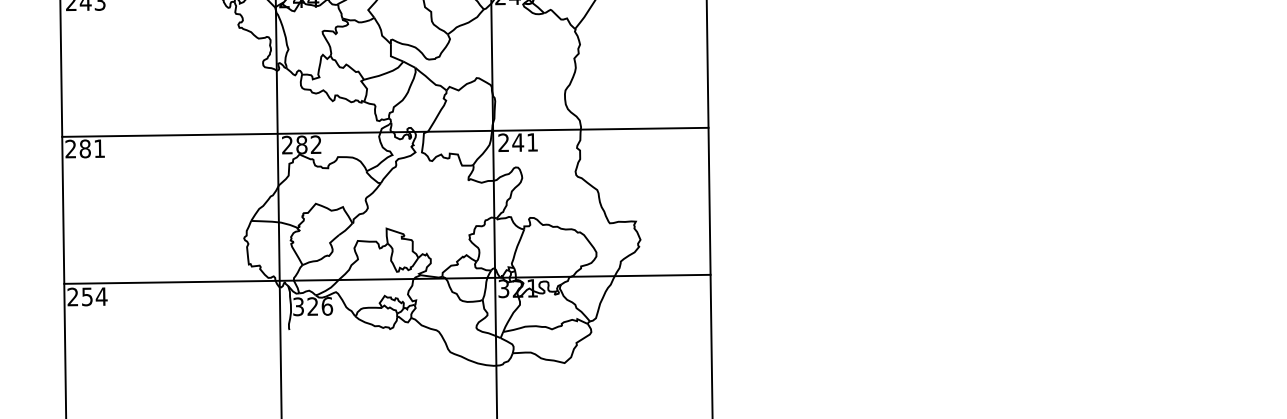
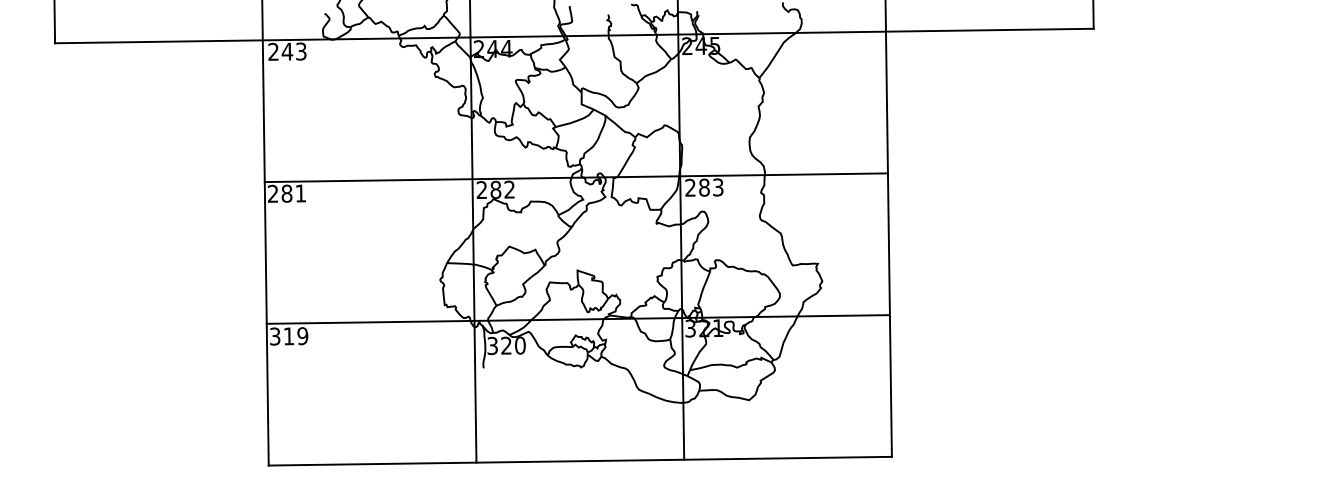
text: (524, 142) -> (710, 187), 241 -> 283
text: (86, 297) -> (288, 336), 254 -> 319
text: (327, 306) -> (520, 345), 326 -> 320

